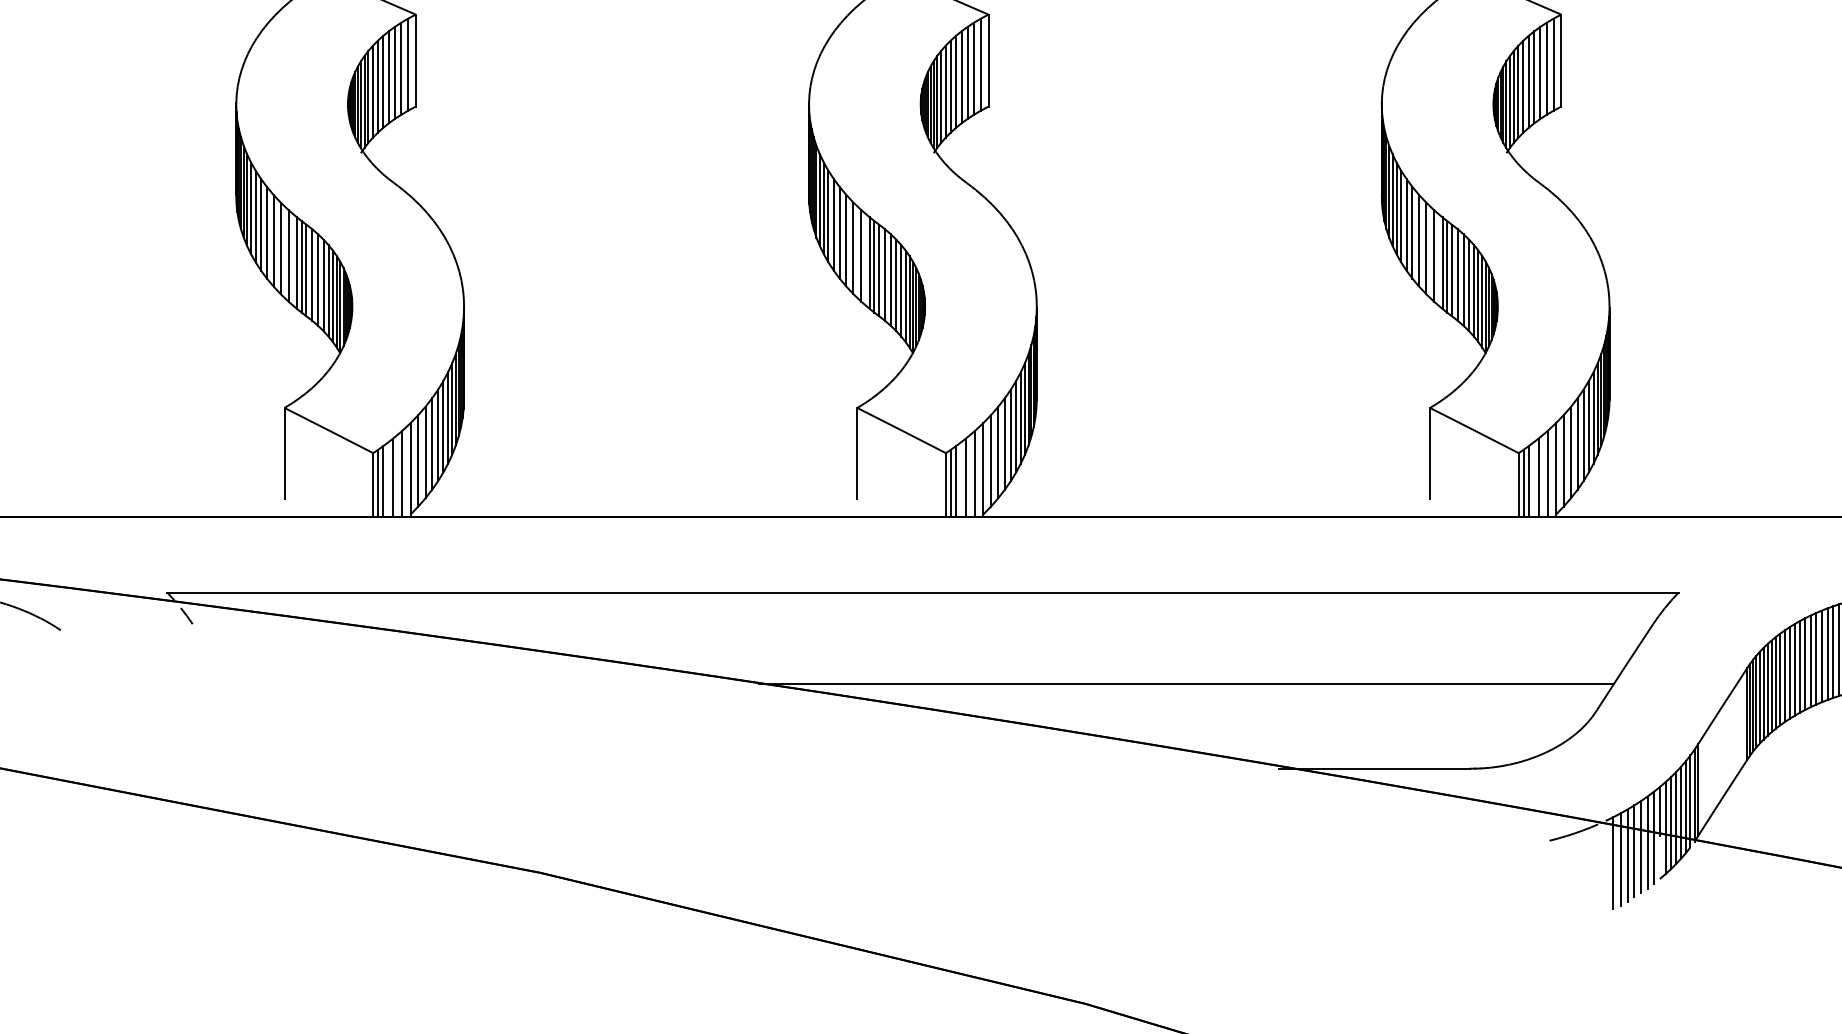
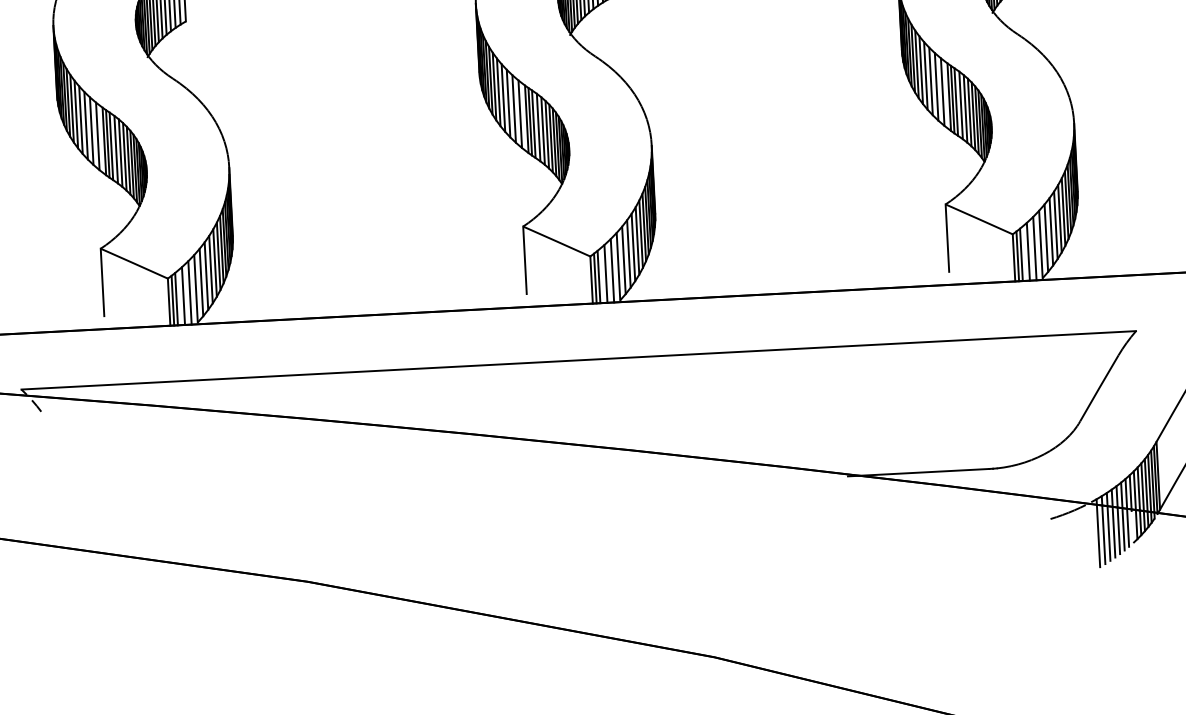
line: (1185, 684) -> (775, 417), removed

